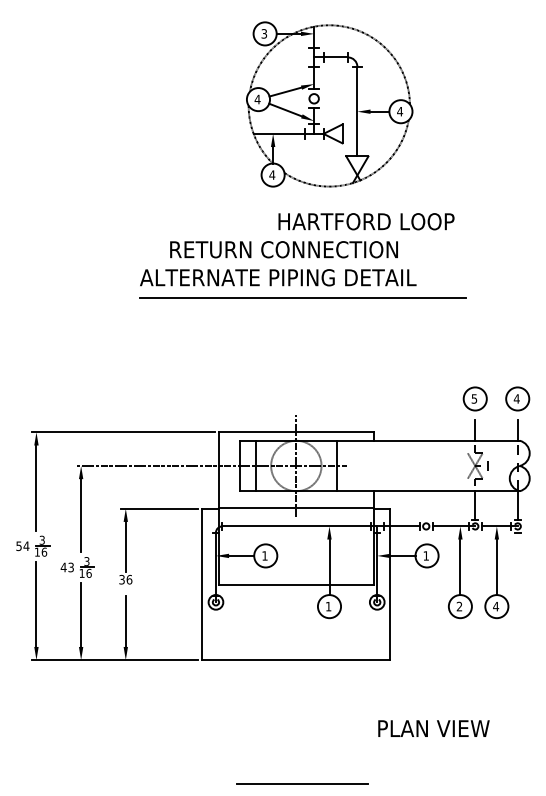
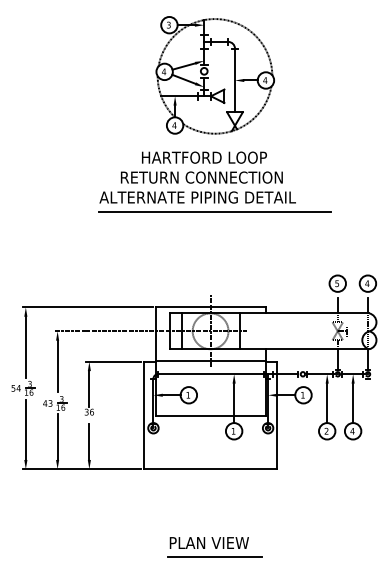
part: (328, 104) -> (214, 75), moved
text: (366, 221) -> (204, 157), moved
text: (432, 727) -> (208, 542), moved

